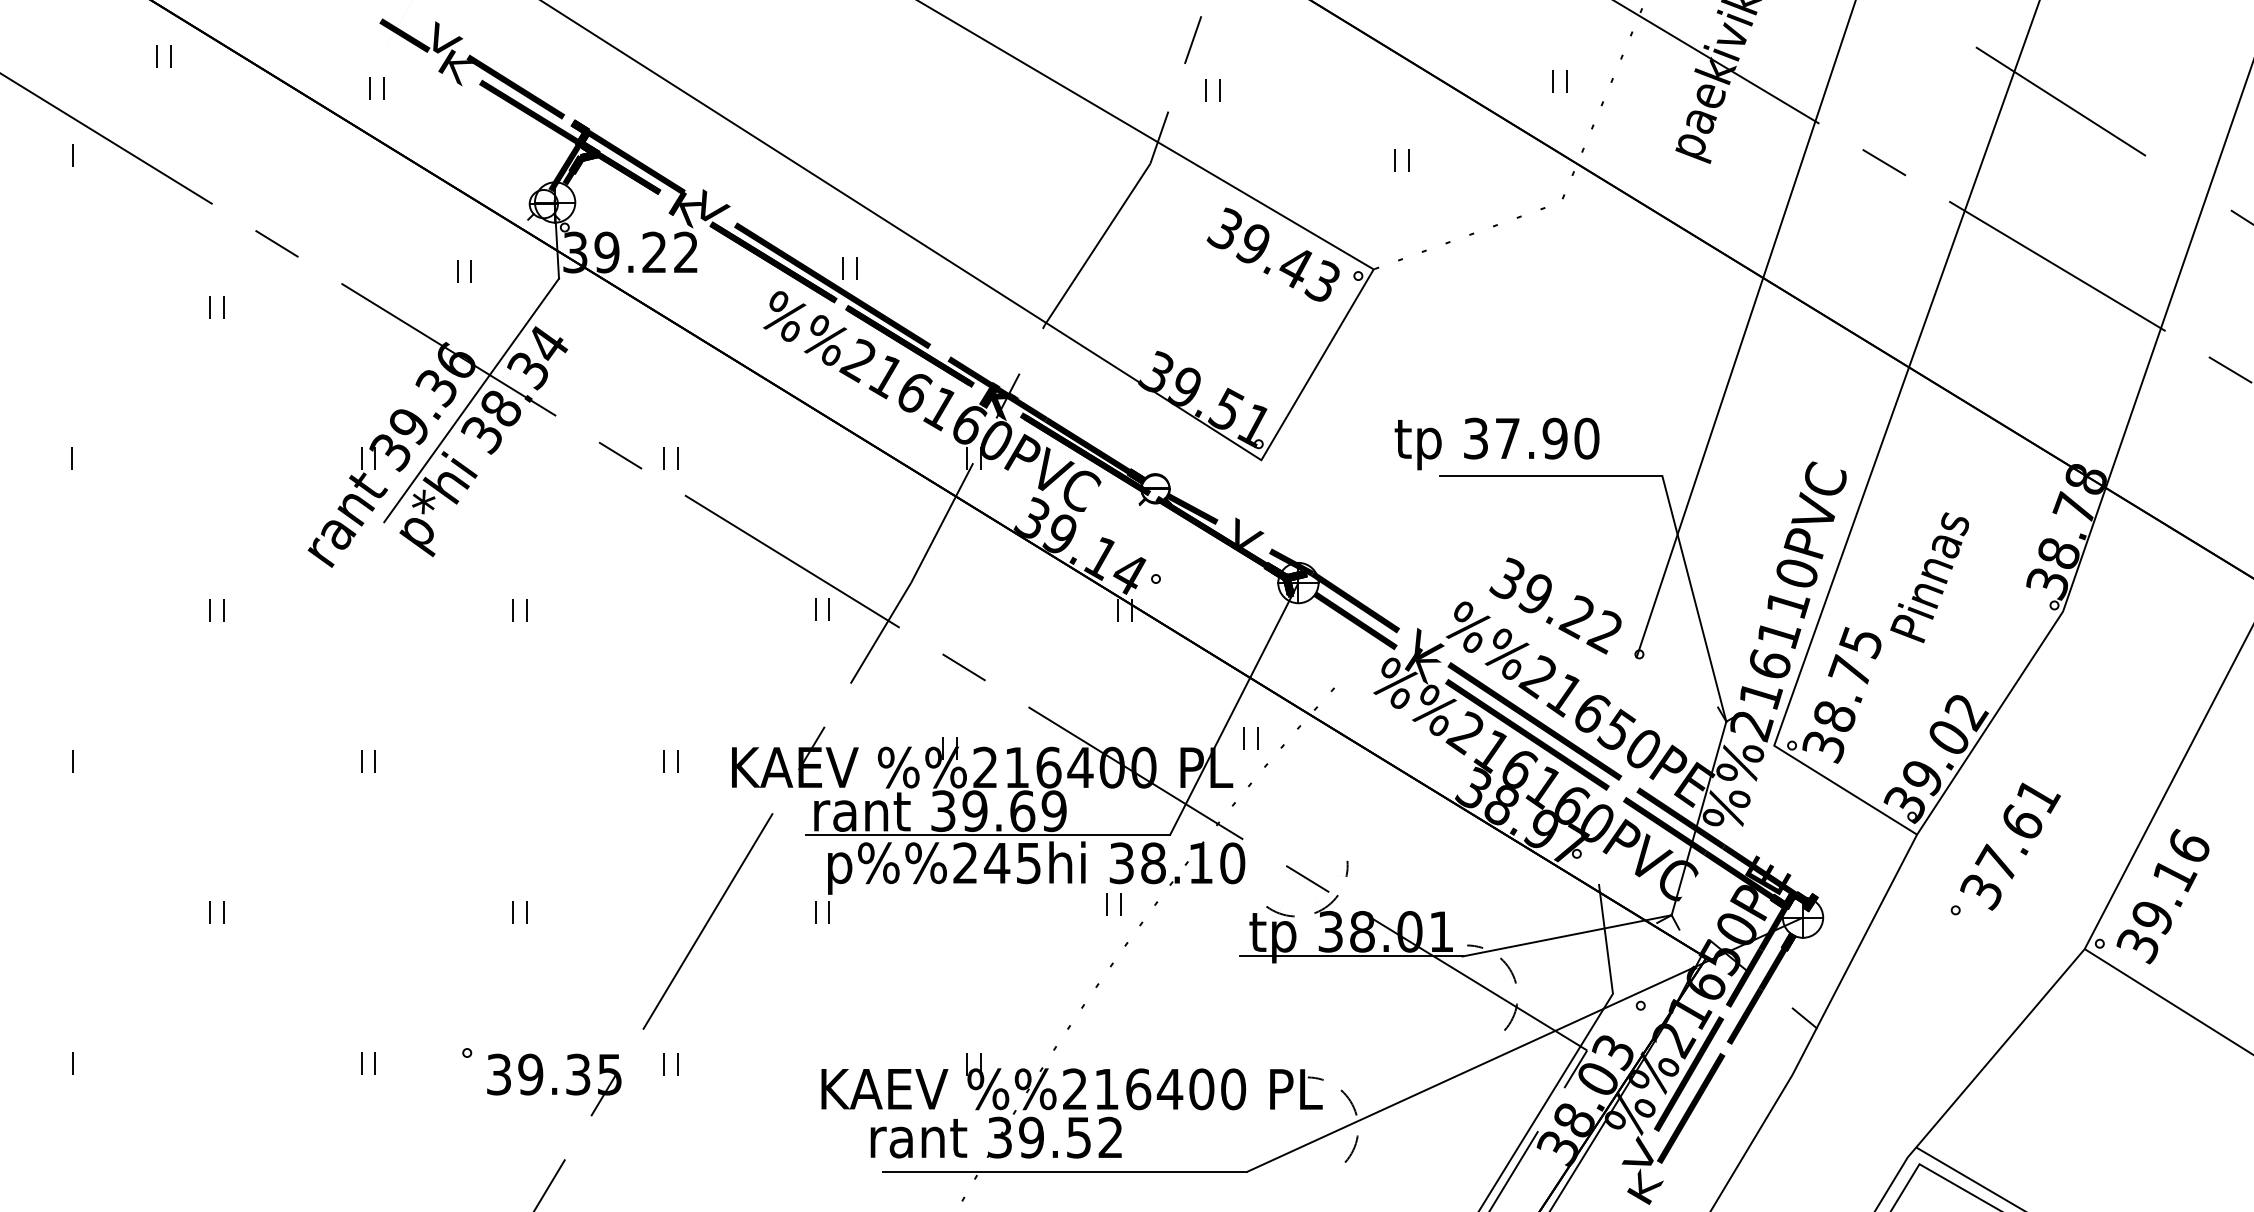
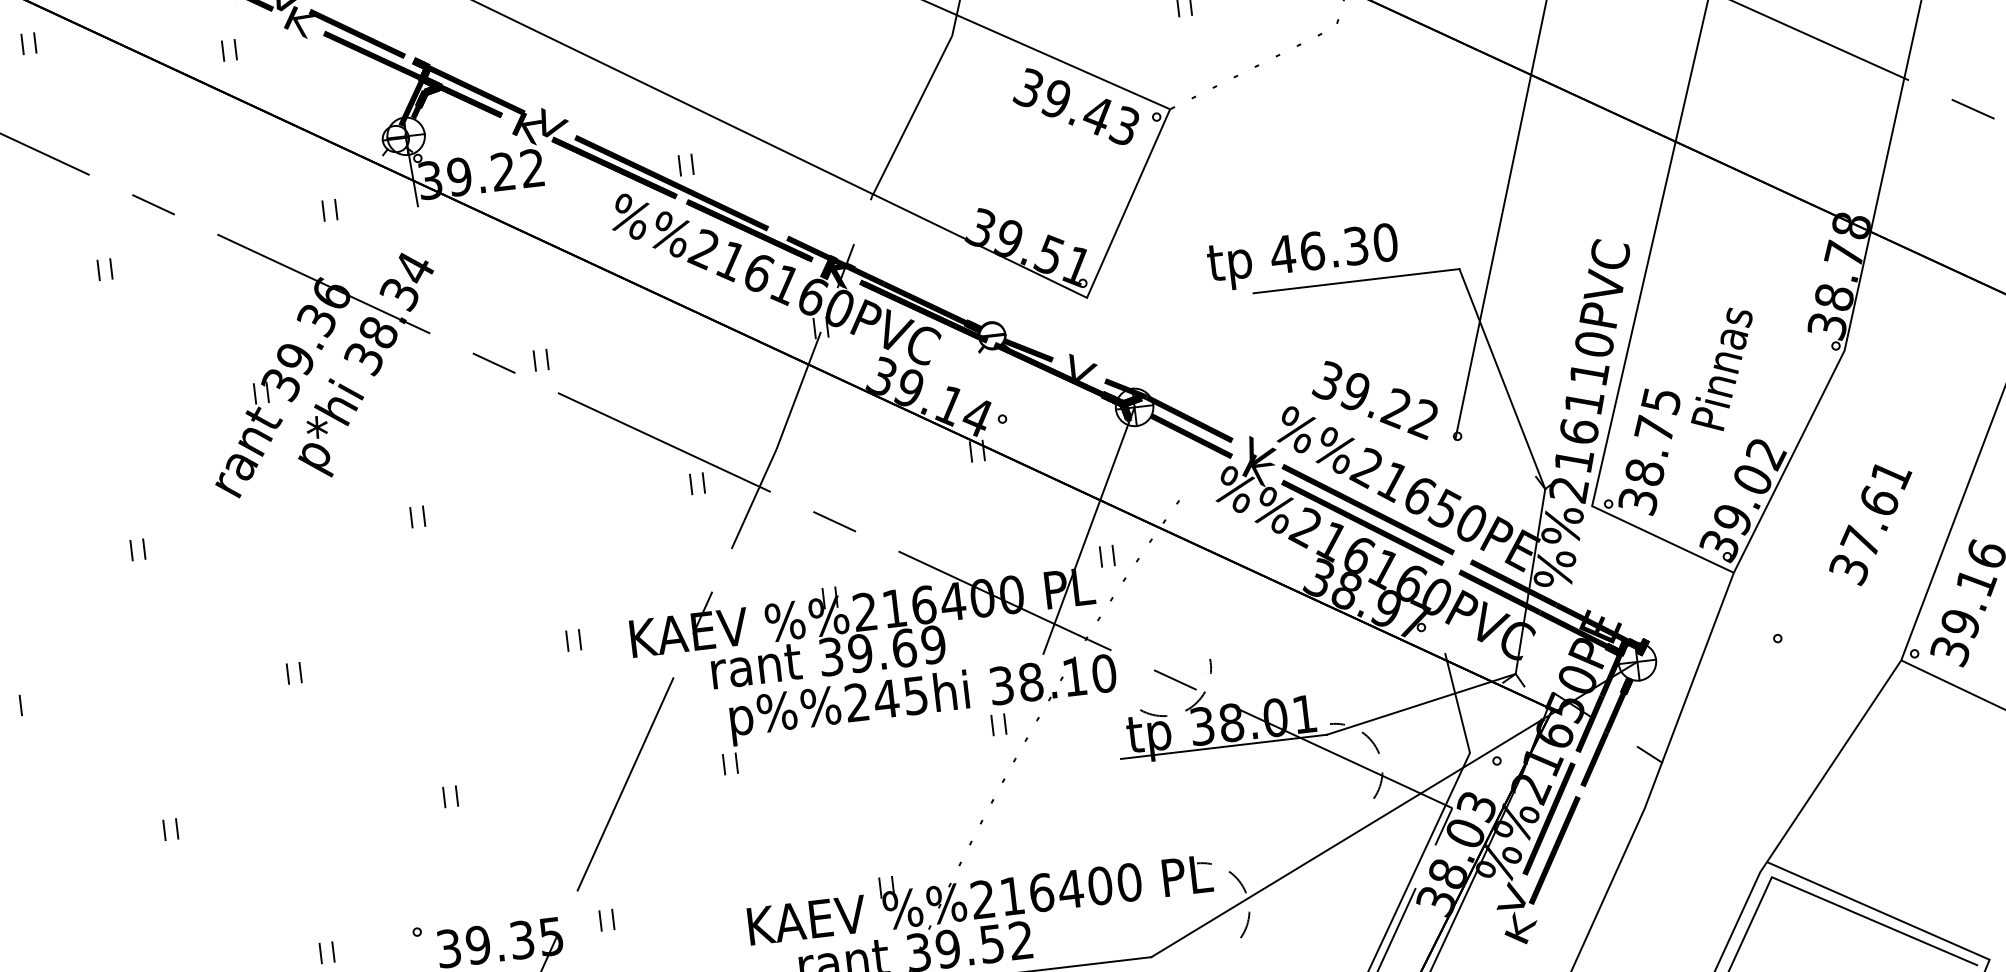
line: (471, 400) -> (350, 328), removed
text: (1514, 438) -> (1318, 250), 37.90 -> 46.30
text: (1929, 577) -> (1721, 369), moved
line: (987, 834) -> (874, 673), removed
text: (2010, 846) -> (1871, 524), moved

